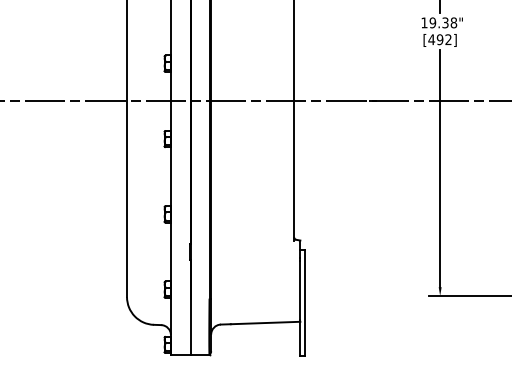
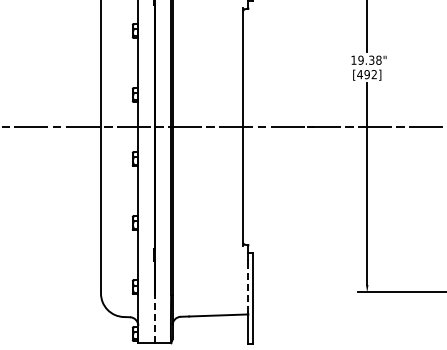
line: (300, 290) -> (248, 287), solid -> dashed
line: (191, 326) -> (155, 318), solid -> dashed

